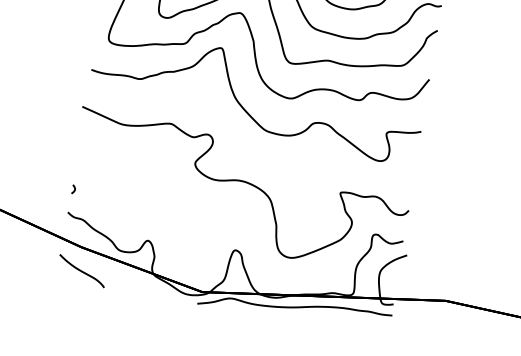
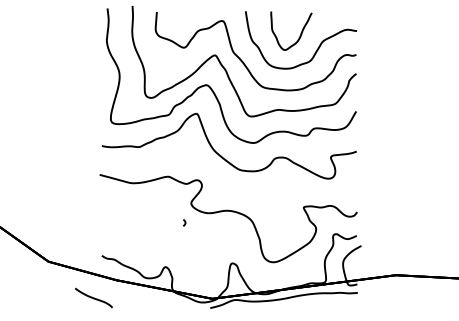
curve: (73, 188) -> (184, 222), moved
curve: (81, 270) -> (93, 297), moved

